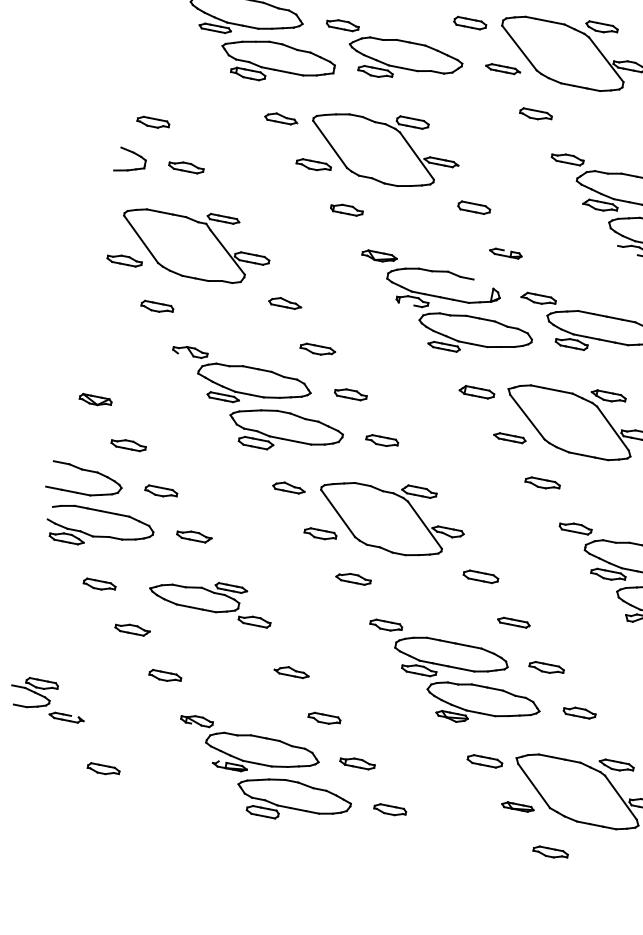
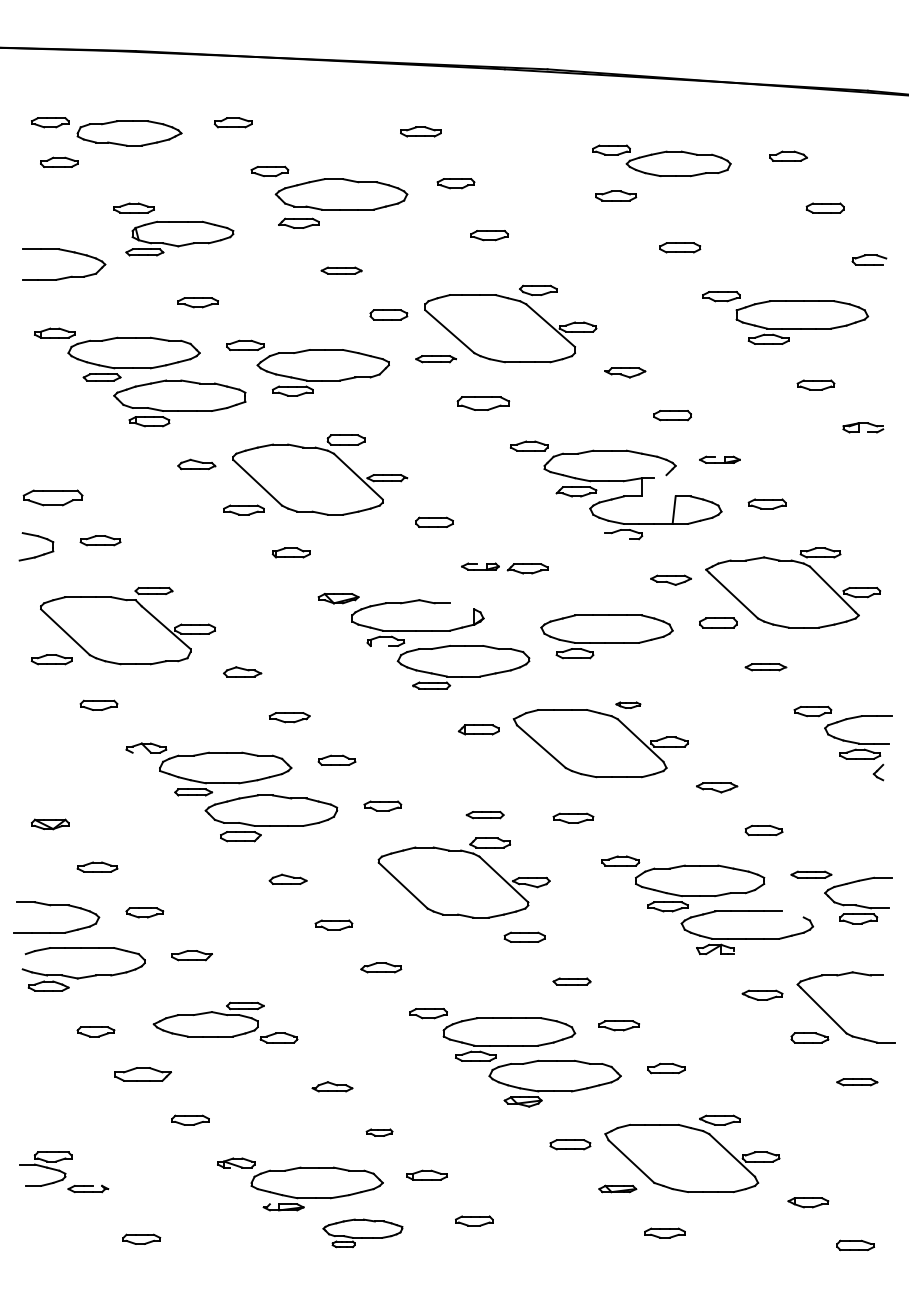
part: (536, 114) -> (483, 402), size x1.4
part: (153, 122) -> (53, 497), size x1.6
part: (538, 298) -> (527, 568), moved
part: (608, 395) -> (628, 704), size x0.6
part: (509, 438) -> (484, 815), moved
part: (390, 516) -> (463, 877), moved
part: (132, 629) -> (143, 1074), size x1.4
part: (324, 718) -> (379, 1132), size x0.7
part: (292, 801) -> (362, 1233), size x0.6

